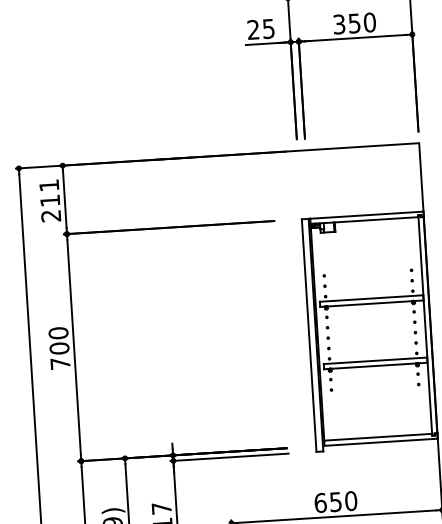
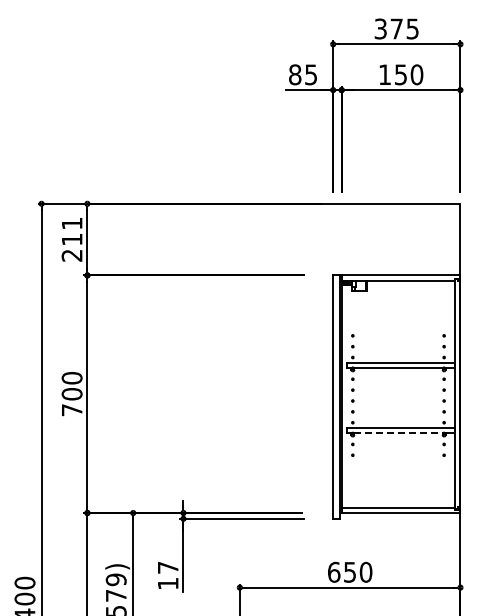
text: (338, 24) -> (384, 74), 350 -> 150
text: (253, 29) -> (295, 74), 25 -> 85
line: (374, 366) -> (399, 433), solid -> dashed

